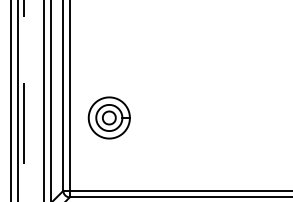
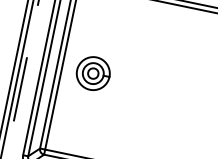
part: (108, 117) -> (92, 73), moved

